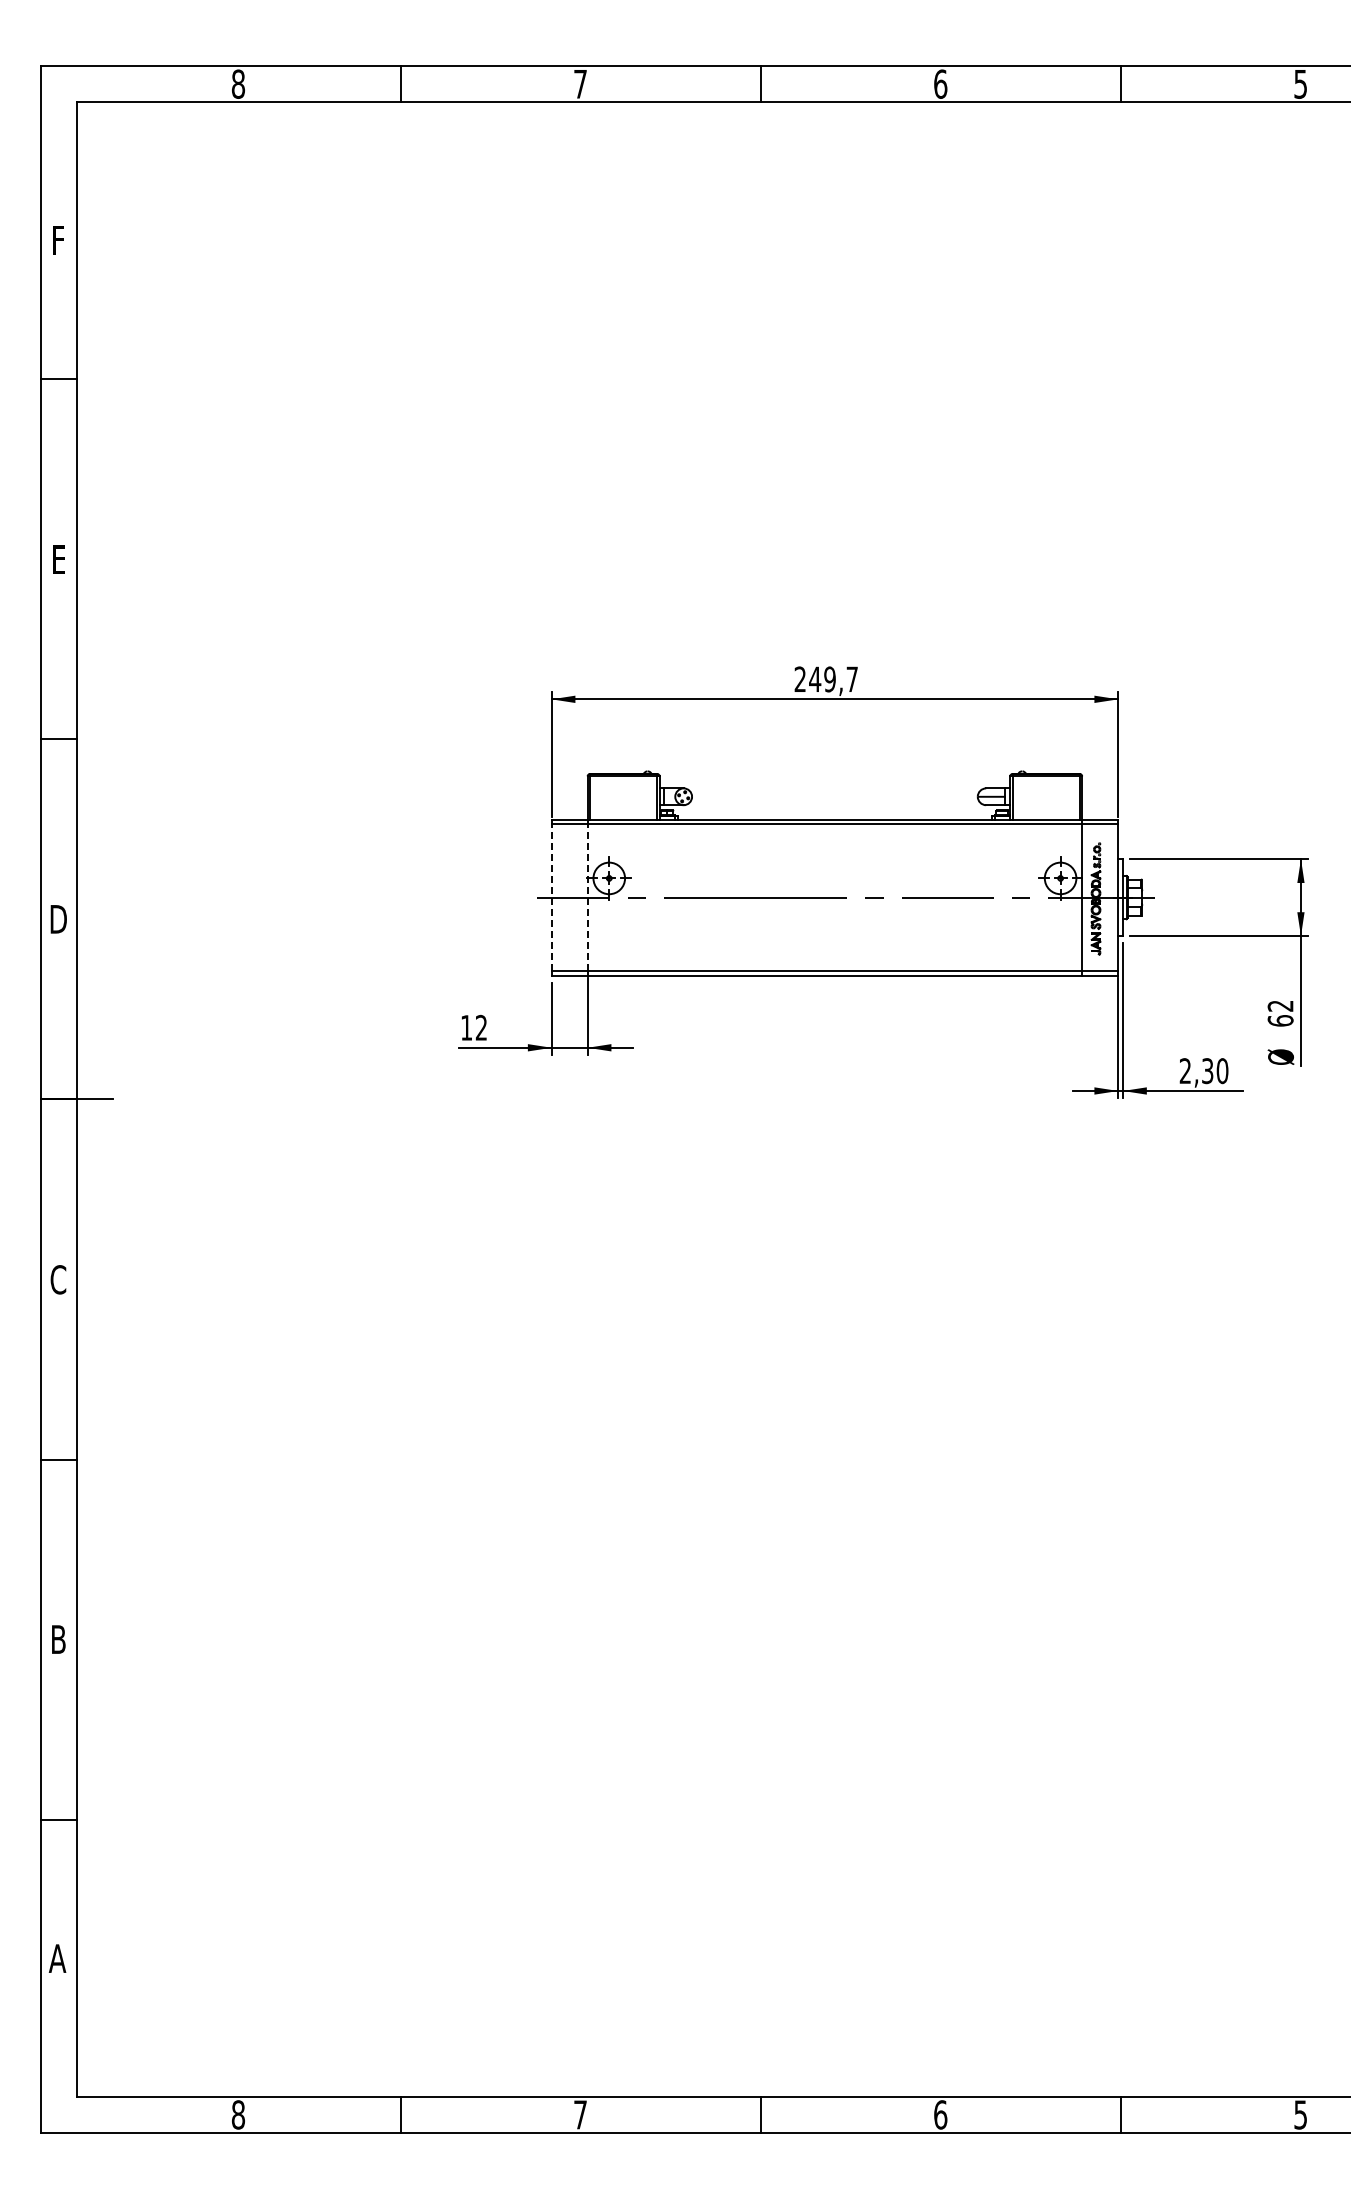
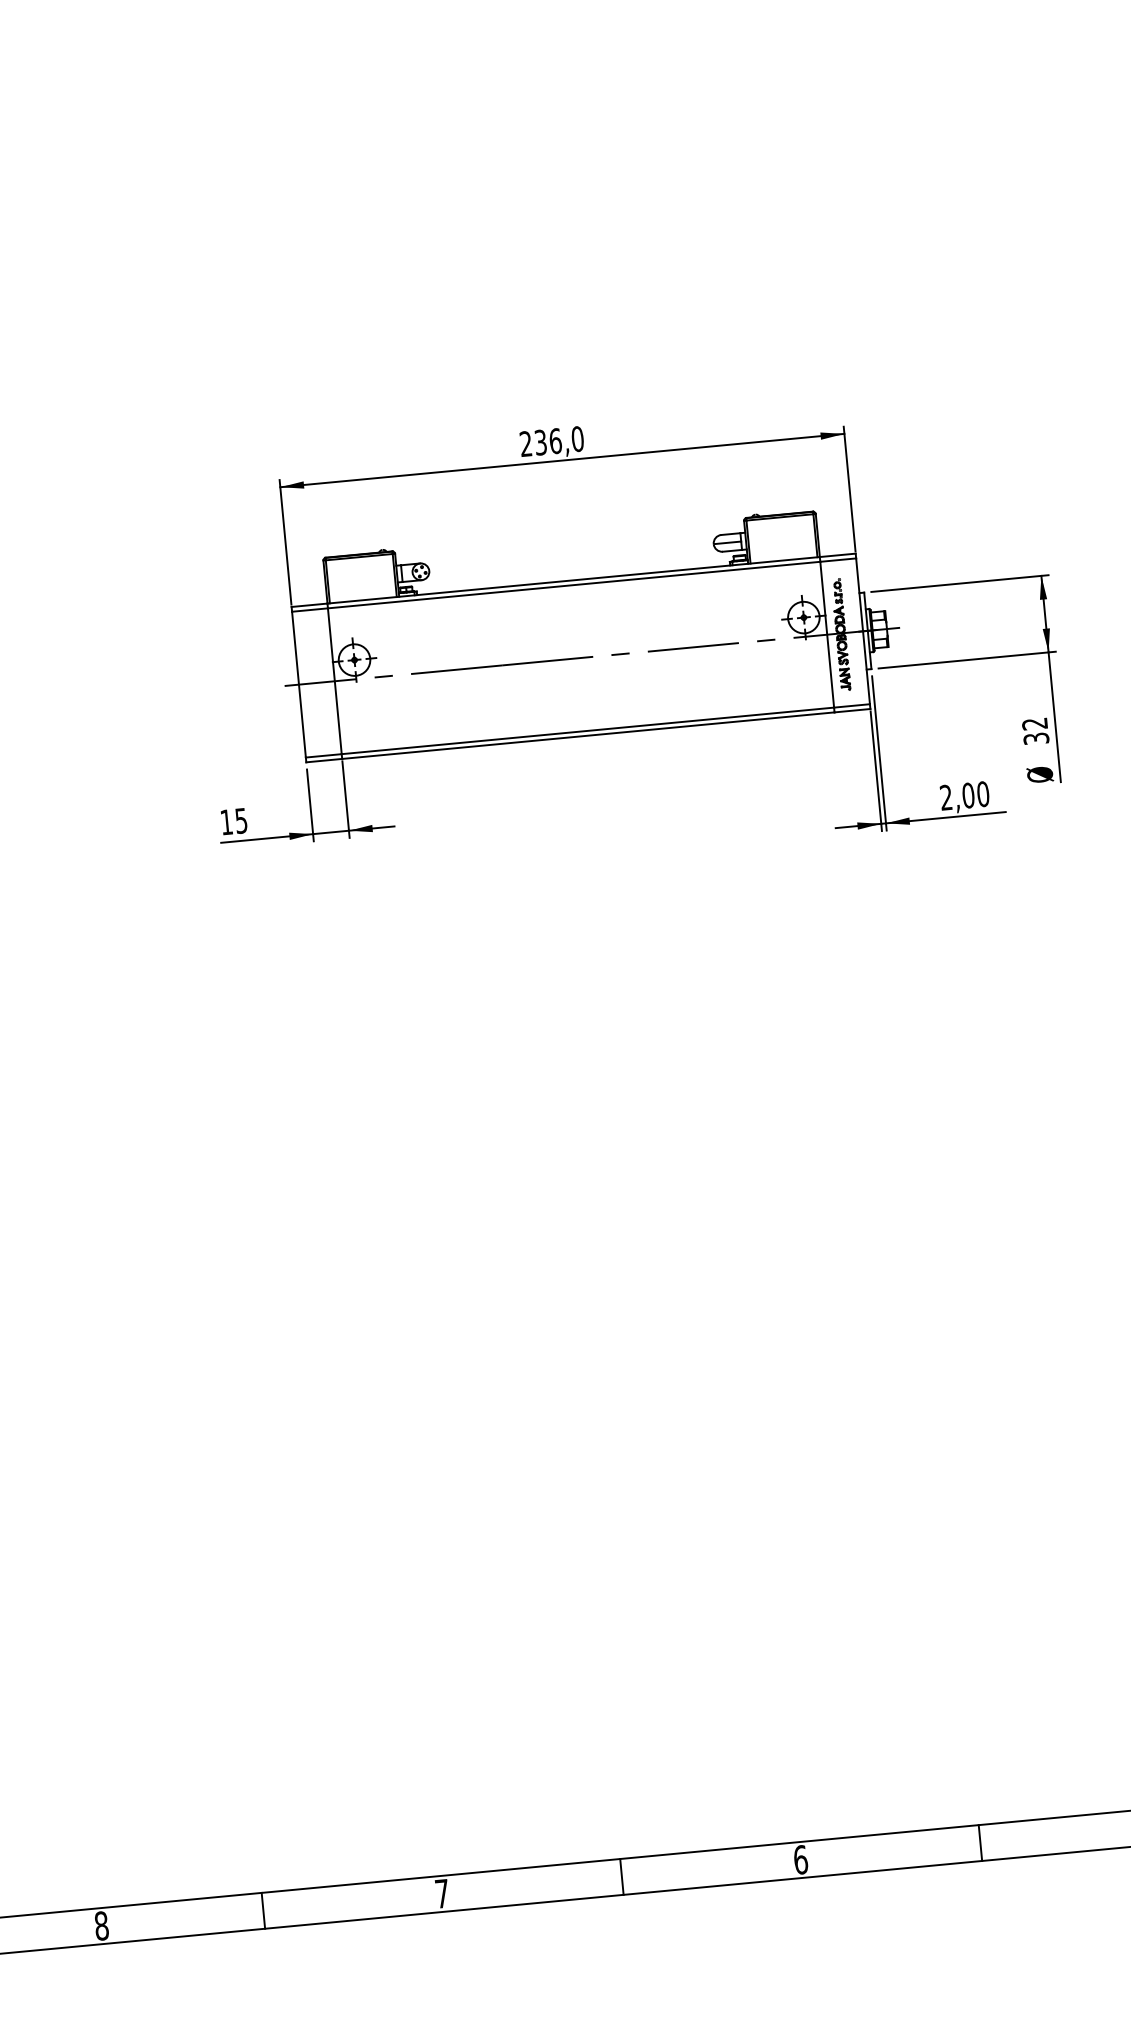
text: (833, 679) -> (559, 440), 249,7 -> 236,0
line: (551, 897) -> (298, 684), dashed -> solid
line: (587, 897) -> (334, 681), dashed -> solid
text: (1280, 1020) -> (1036, 738), 62 -> 32
text: (481, 1027) -> (241, 820), 12 -> 15
text: (1207, 1071) -> (968, 796), 2,30 -> 2,00

